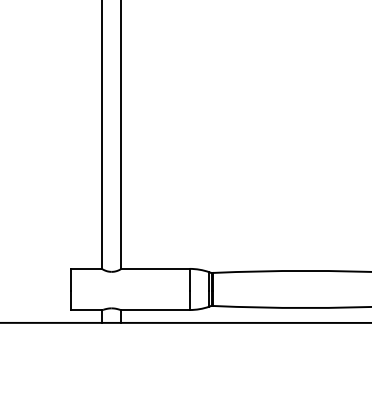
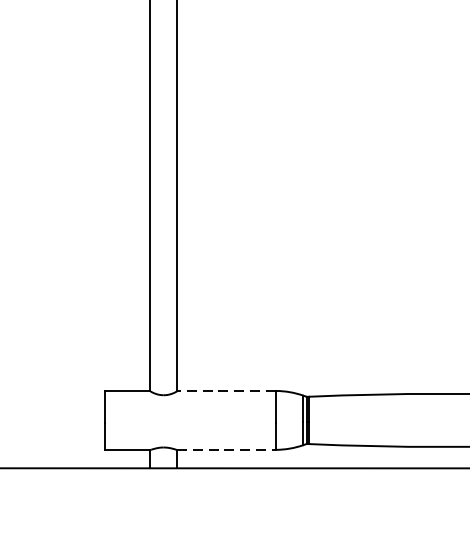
line: (154, 268) -> (225, 390), solid -> dashed
line: (155, 310) -> (226, 450), solid -> dashed

